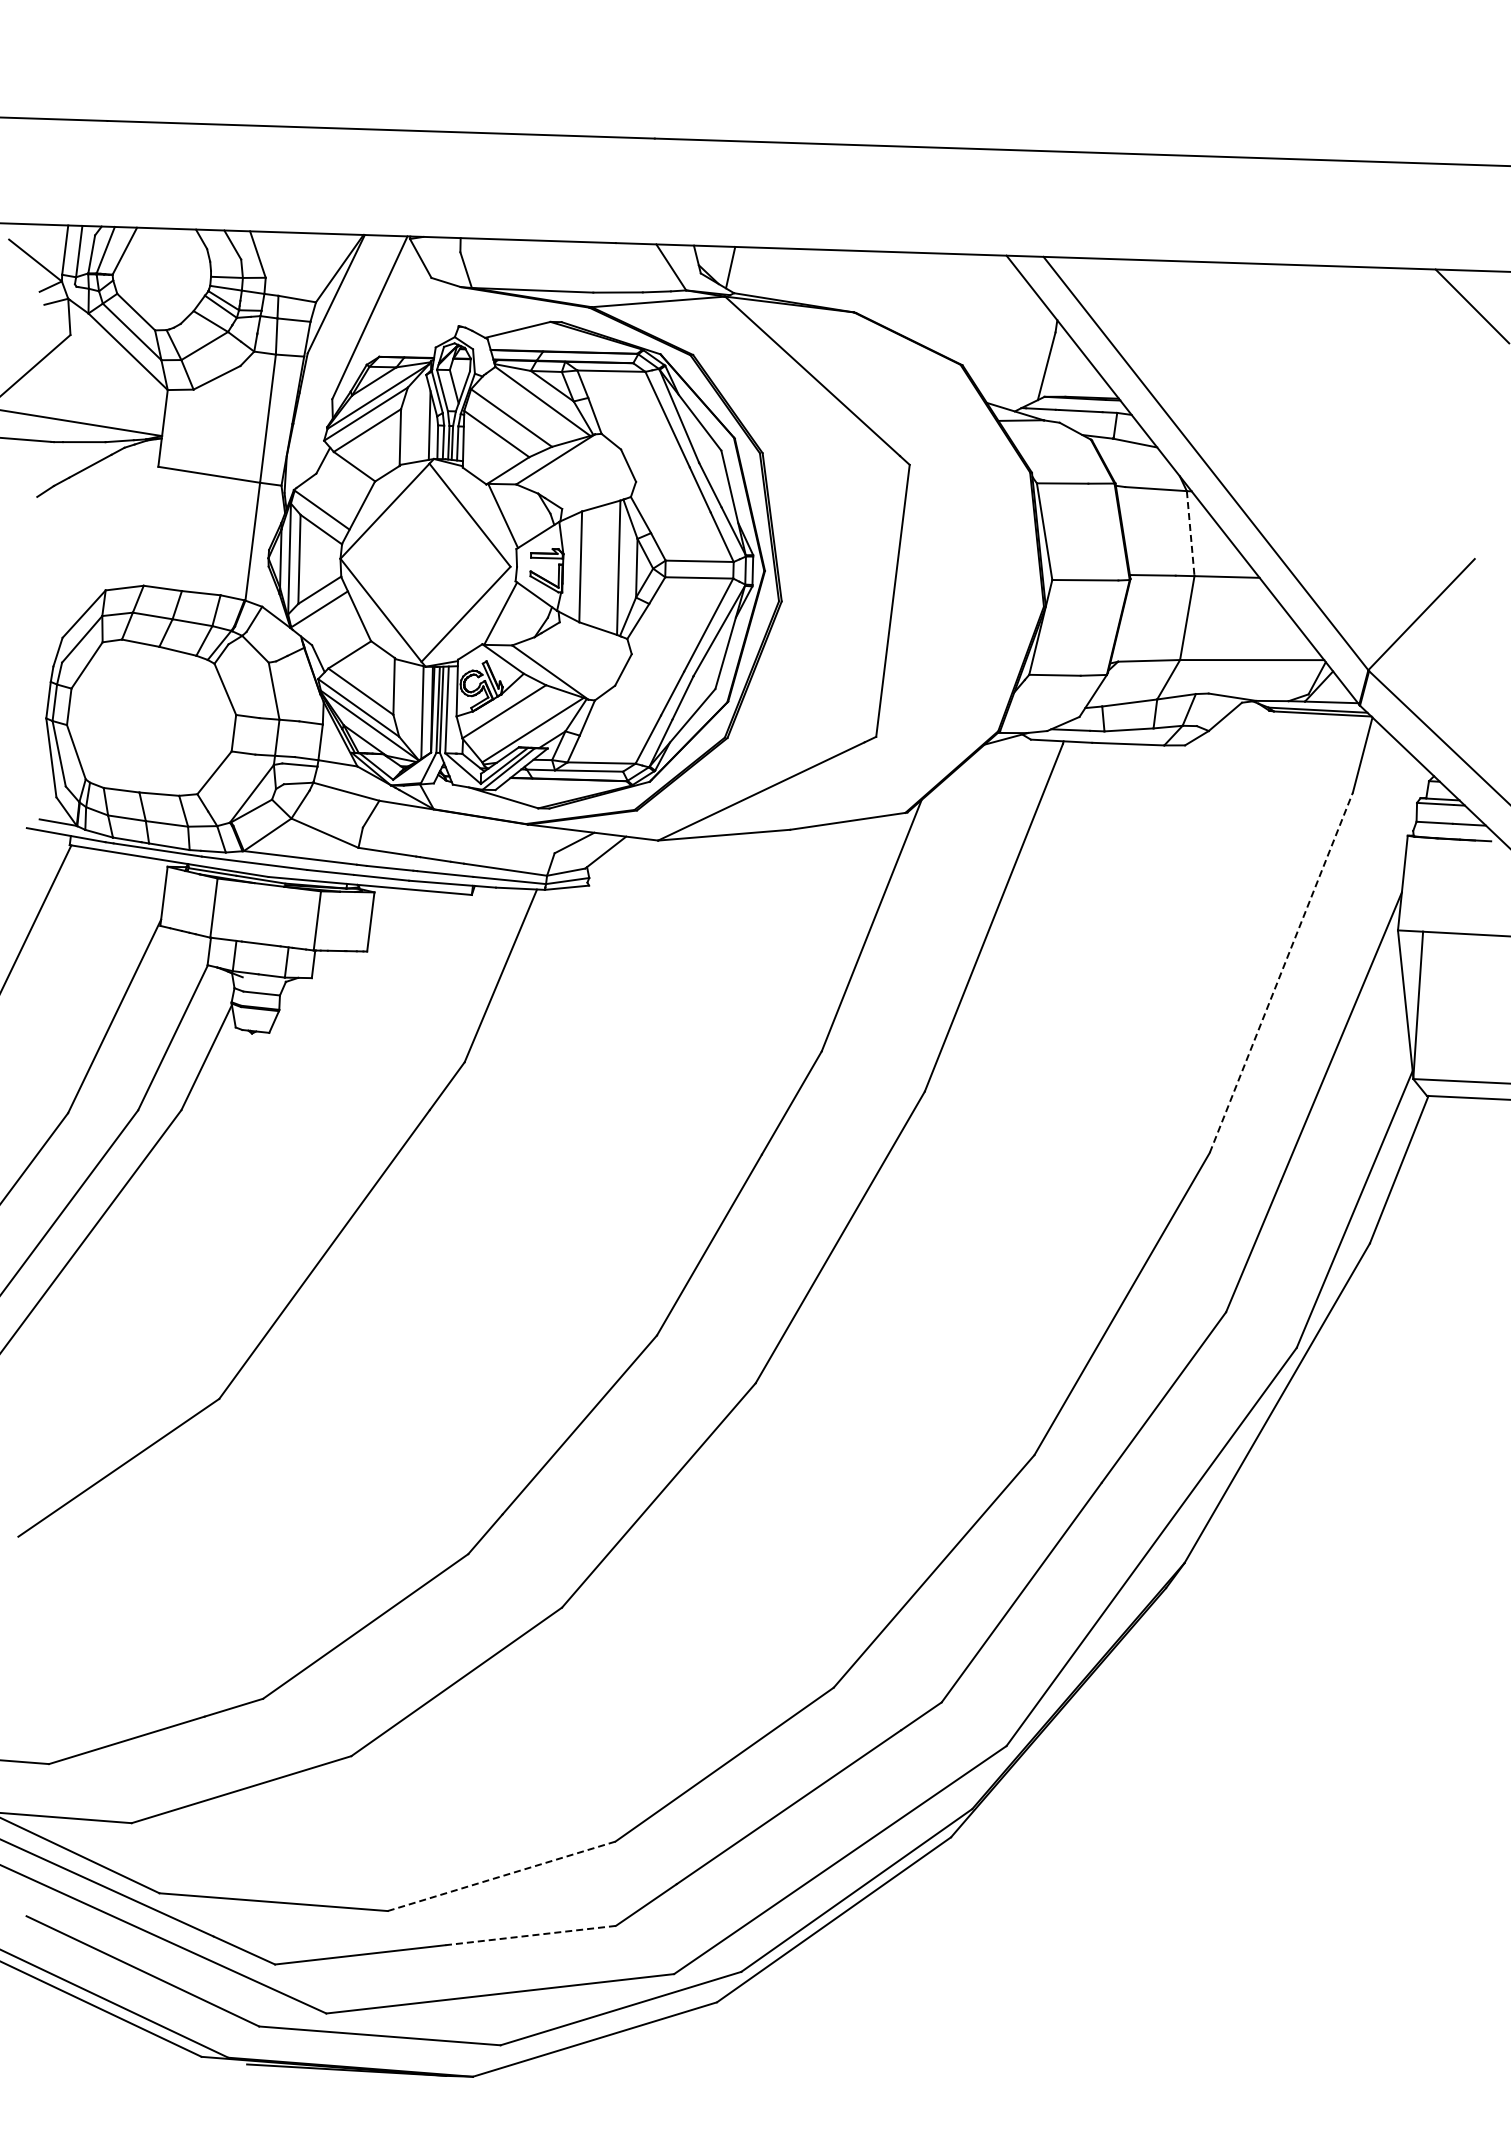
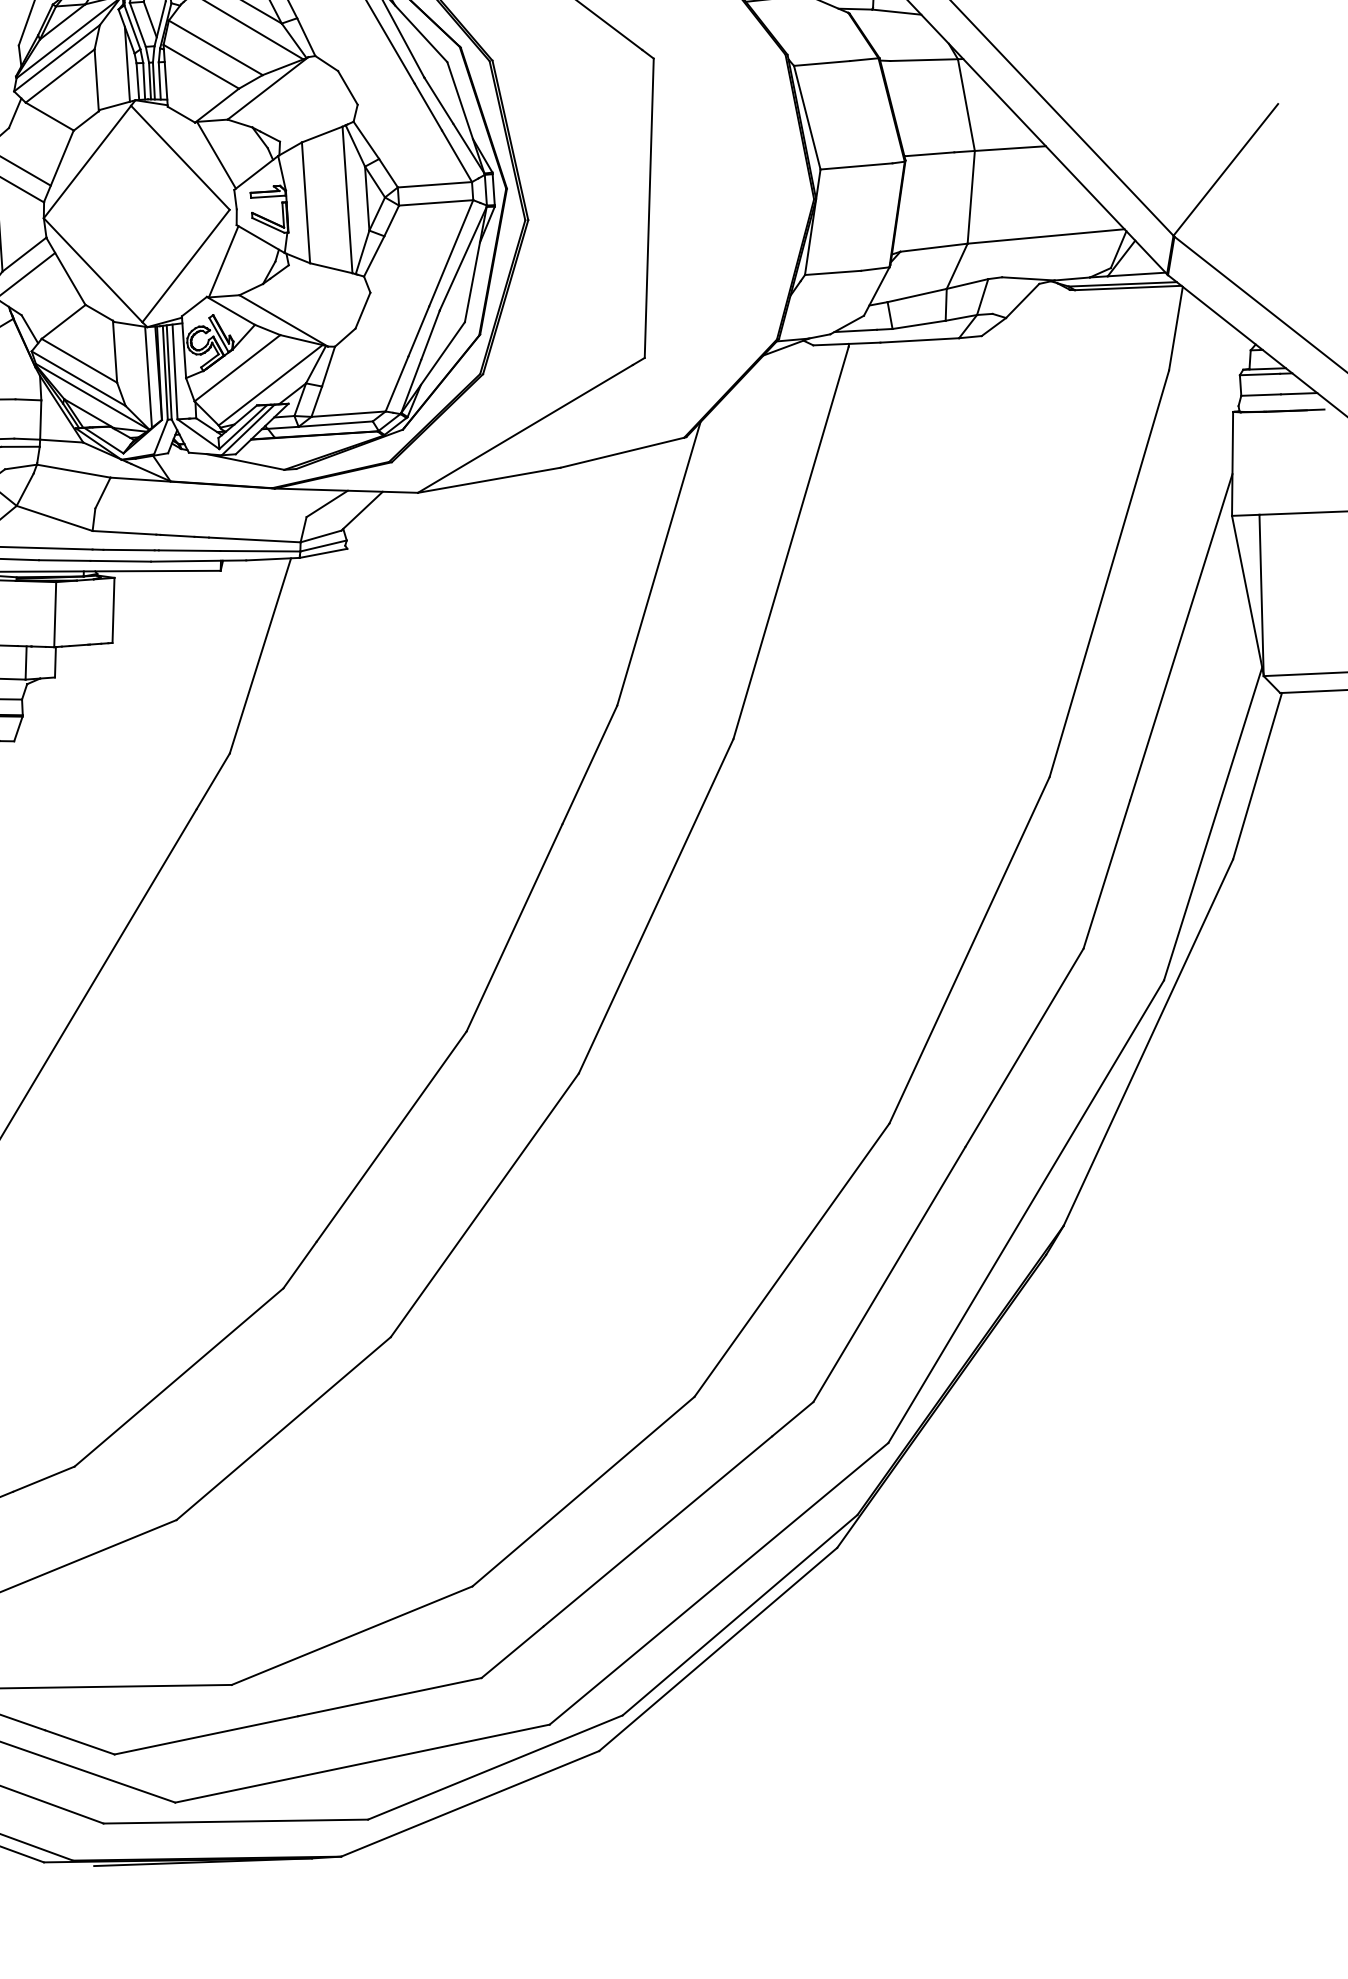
line: (1190, 533) -> (966, 104), dashed -> solid
line: (1281, 972) -> (1109, 573), dashed -> solid
line: (502, 1876) -> (353, 1635), dashed -> solid
line: (530, 1935) -> (389, 1697), dashed -> solid

